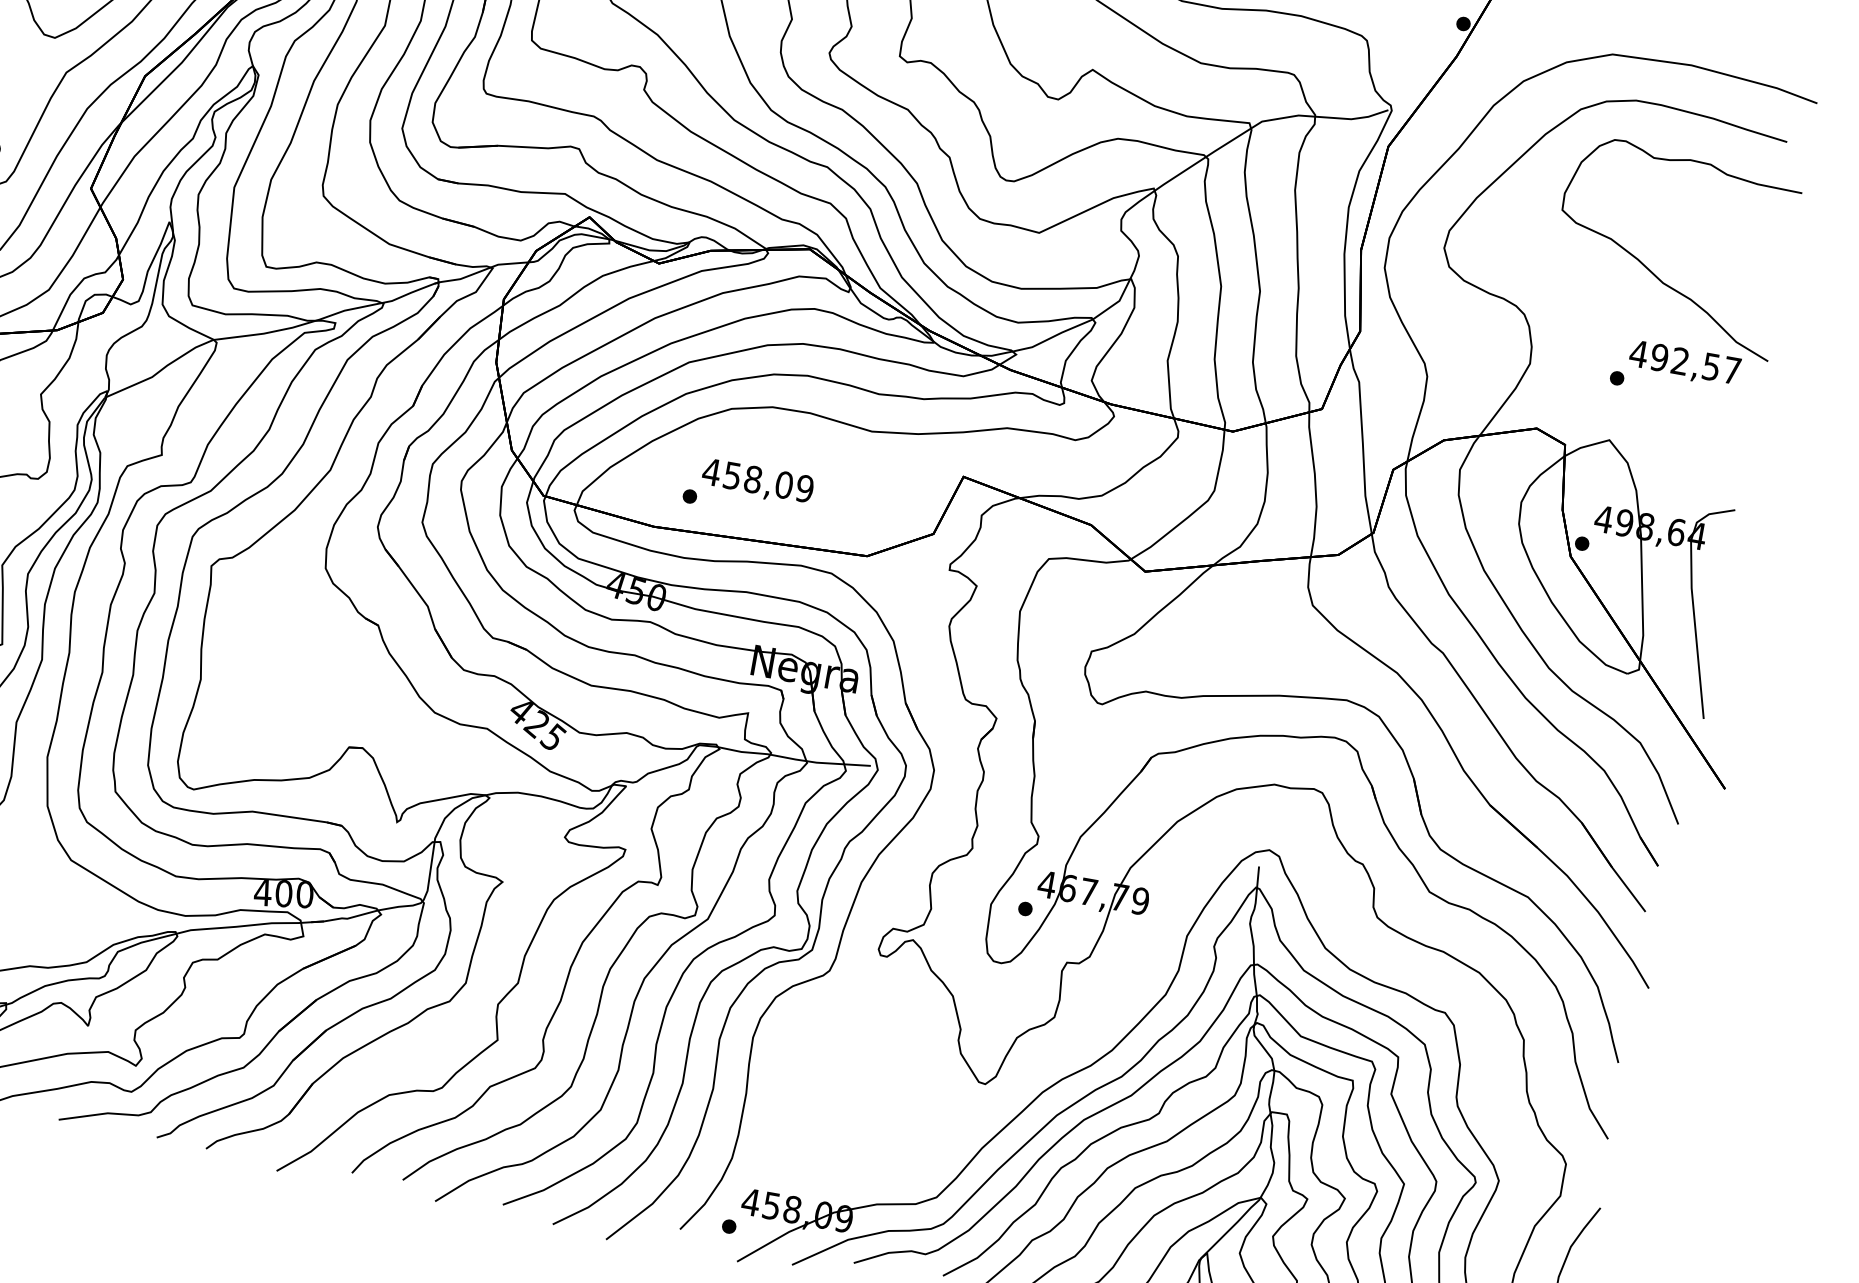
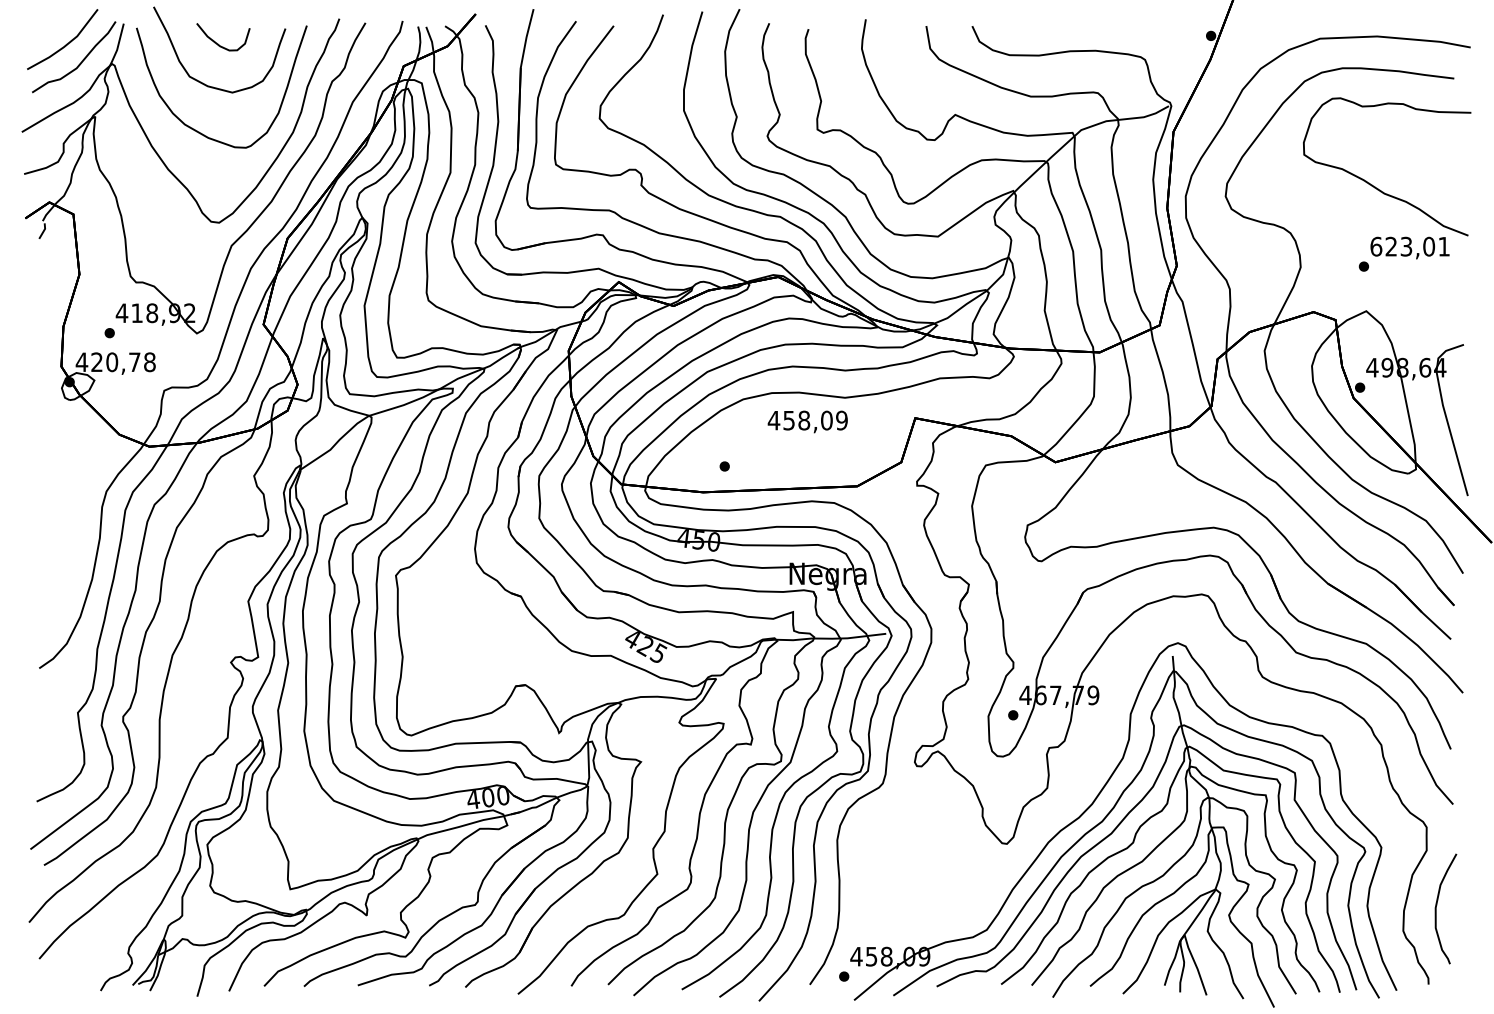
text: (1684, 361) -> (1409, 246), 492,57 -> 623,01
text: (757, 481) -> (807, 421), moved

